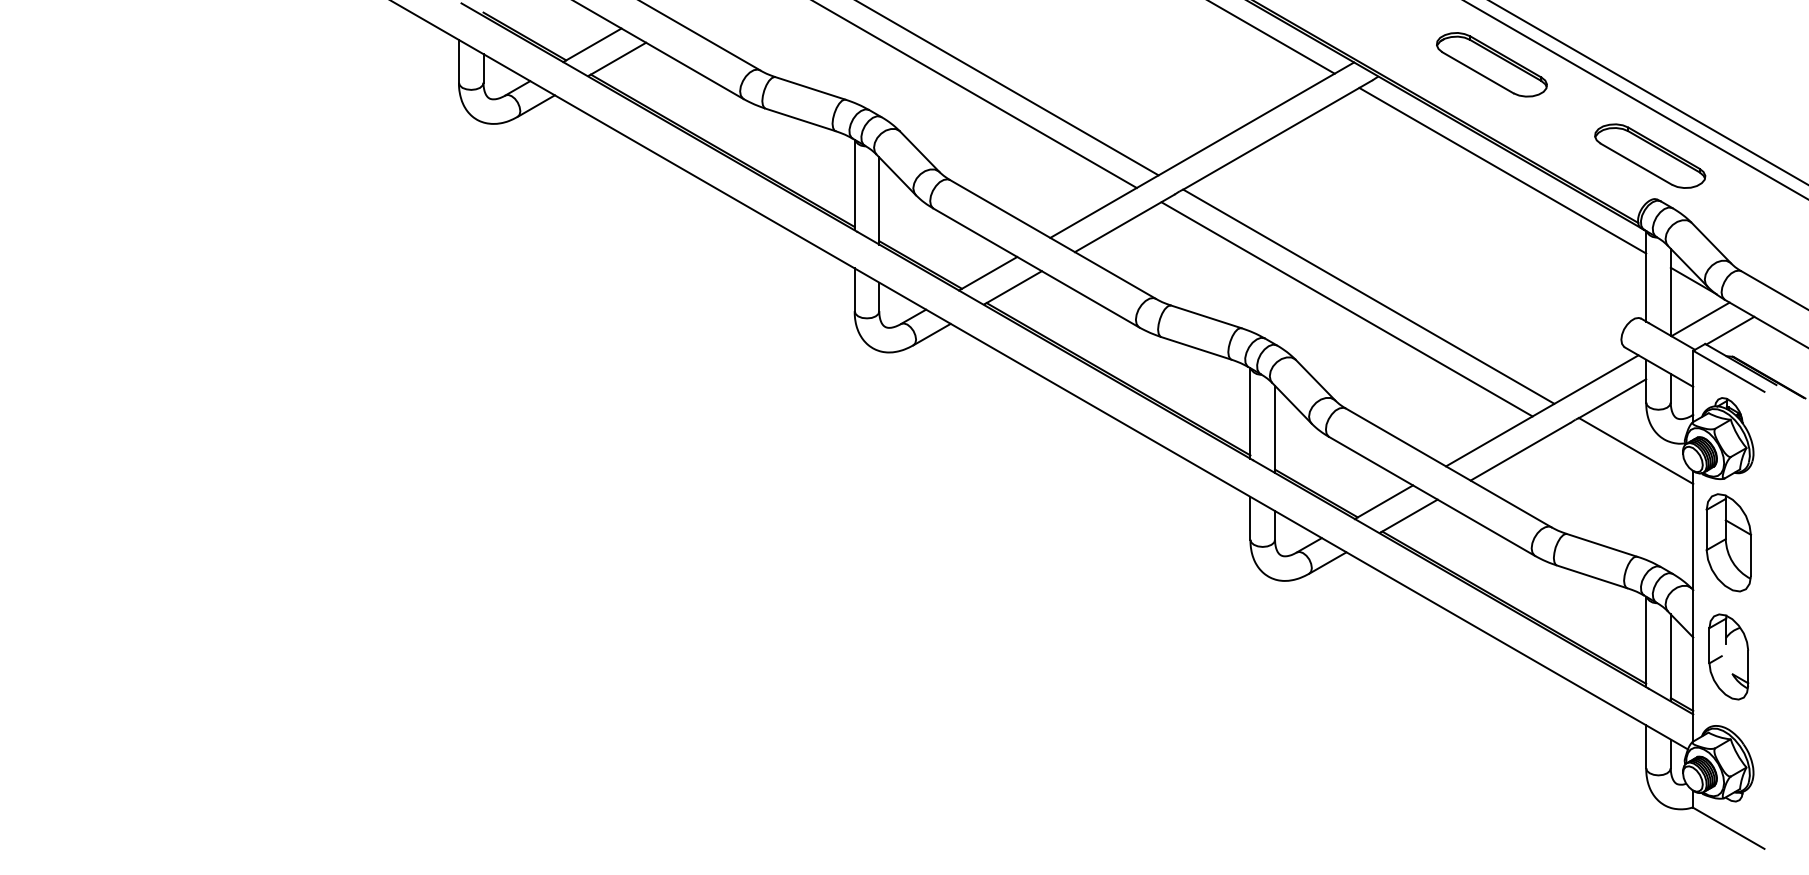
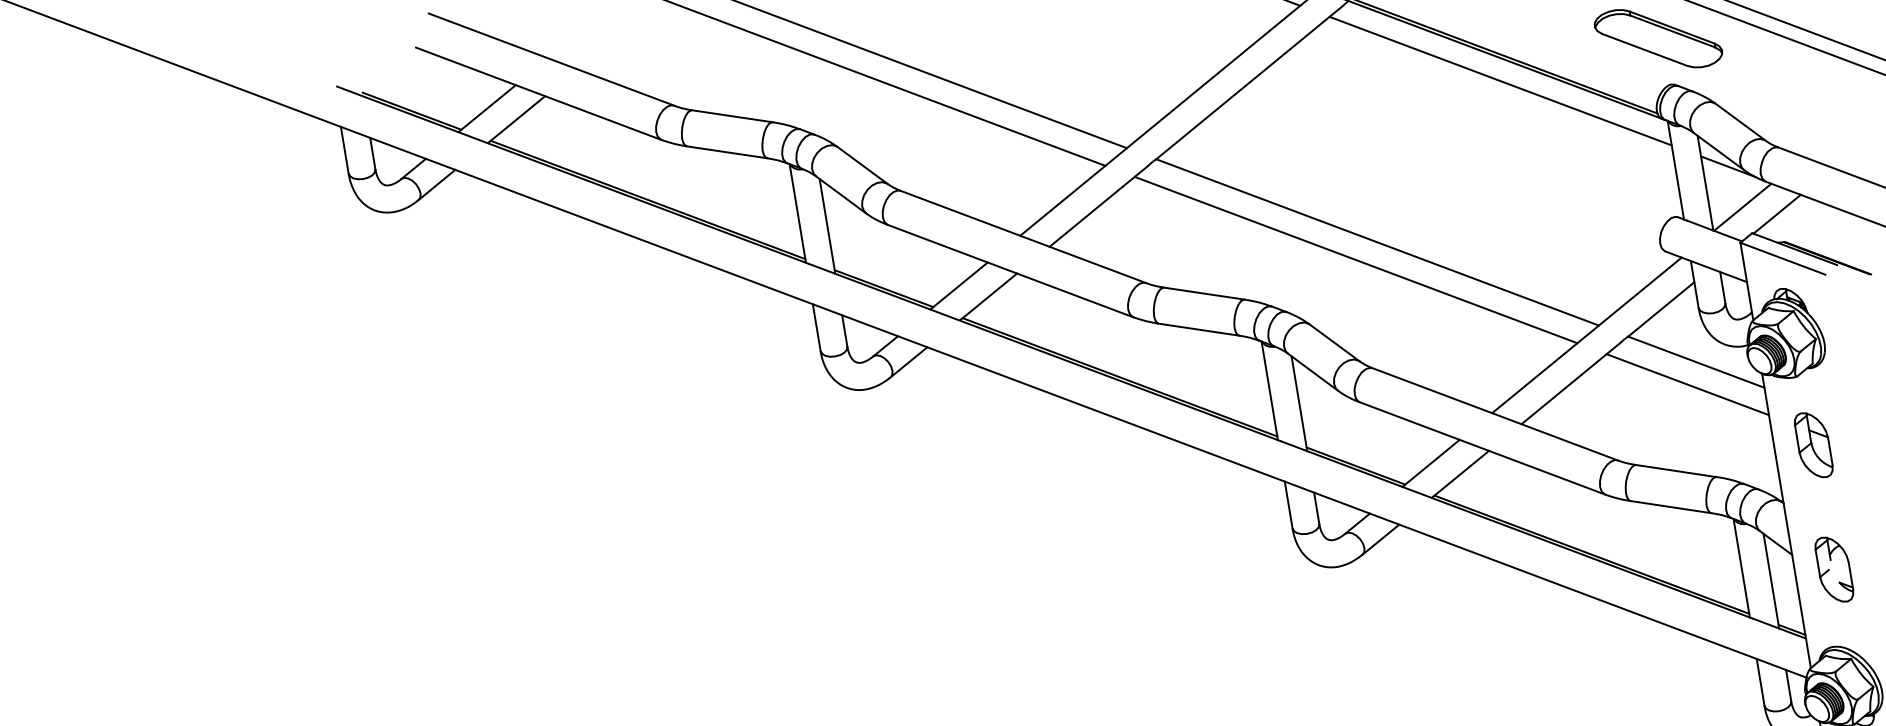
line: (1625, 469) -> (1688, 384), added
part: (1728, 542) -> (1813, 445), size x0.62
part: (1728, 656) -> (1833, 569), size x0.71

